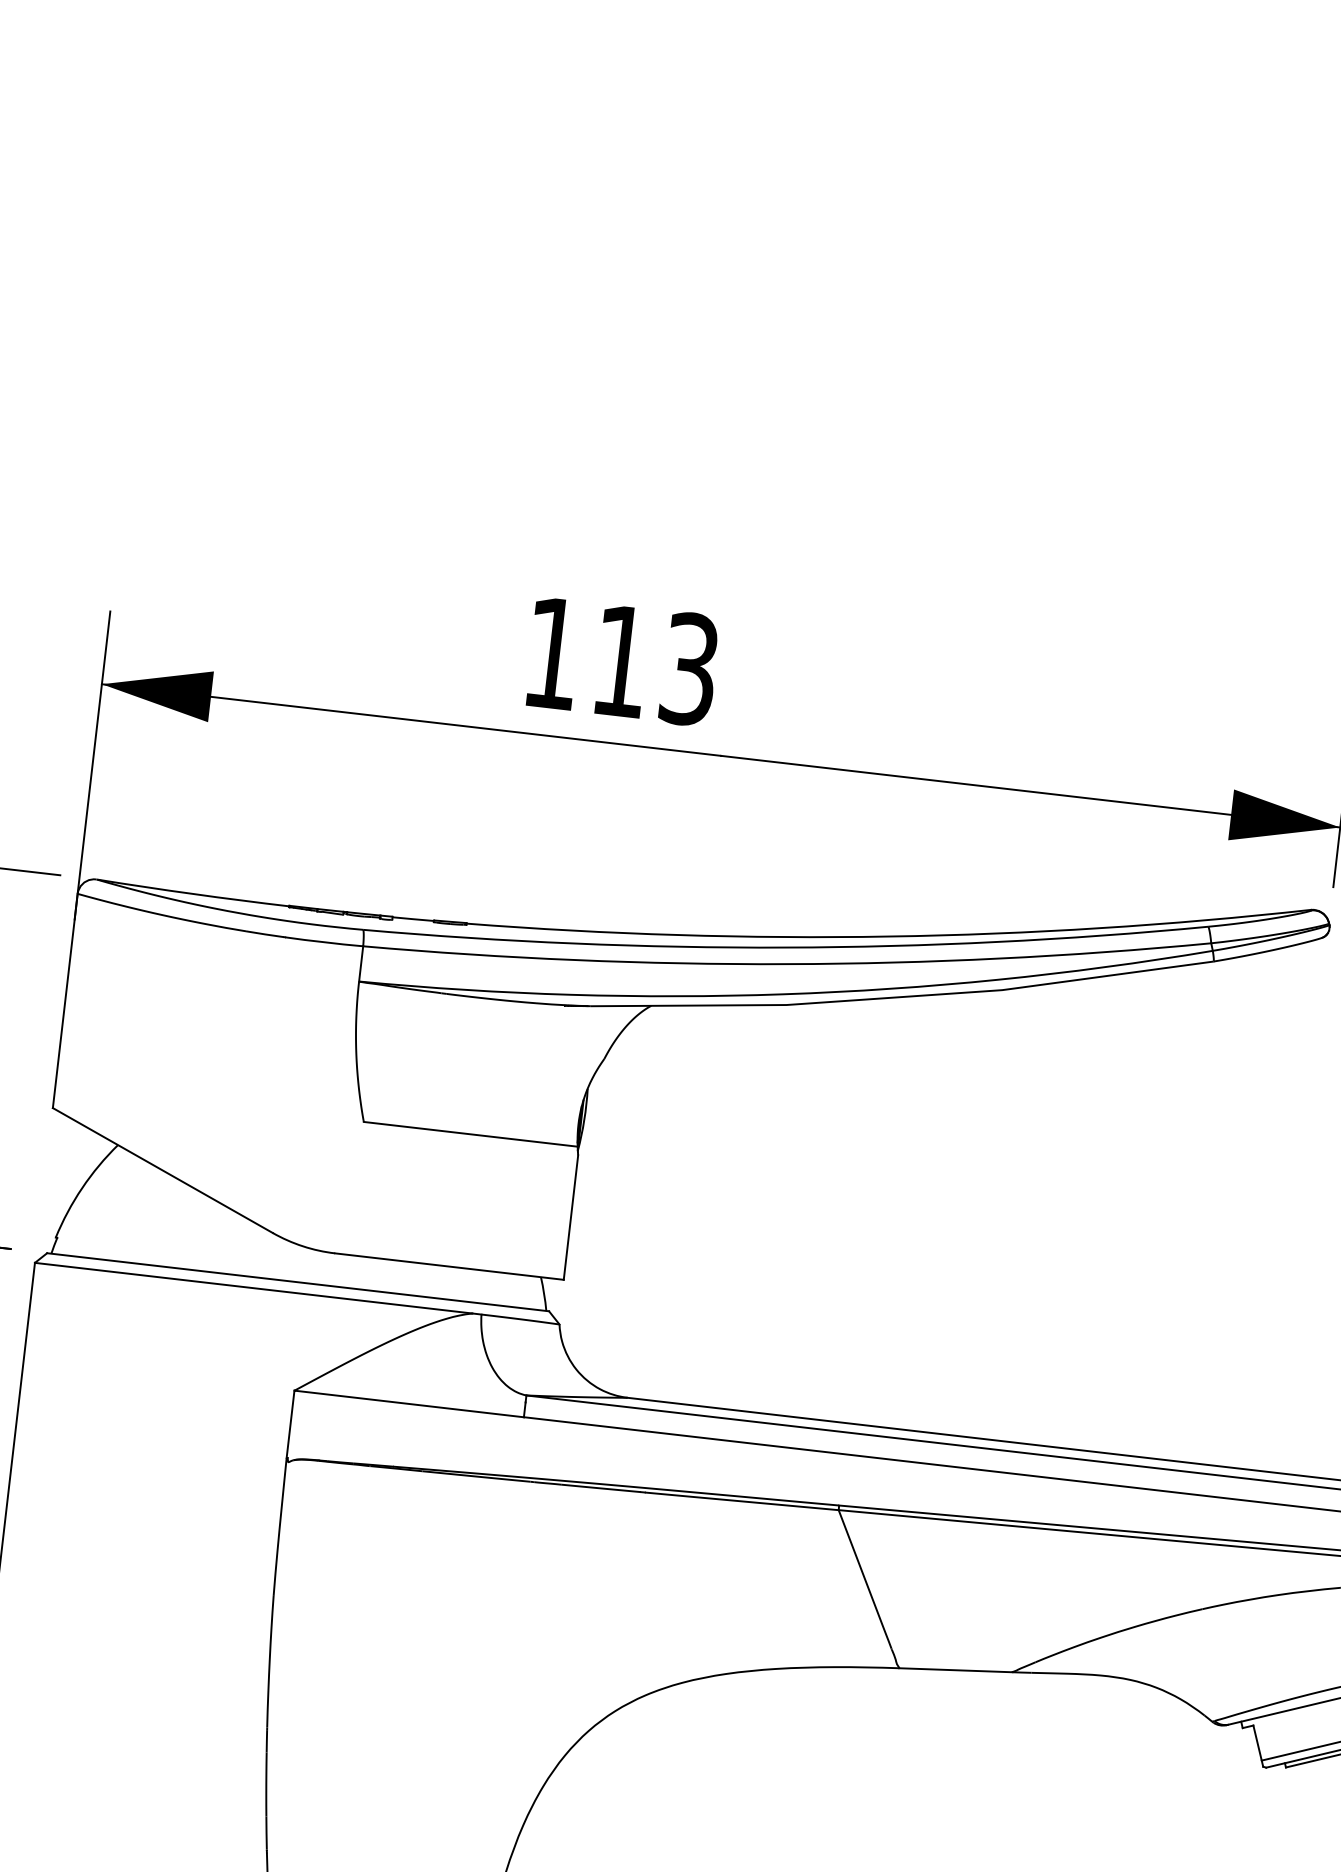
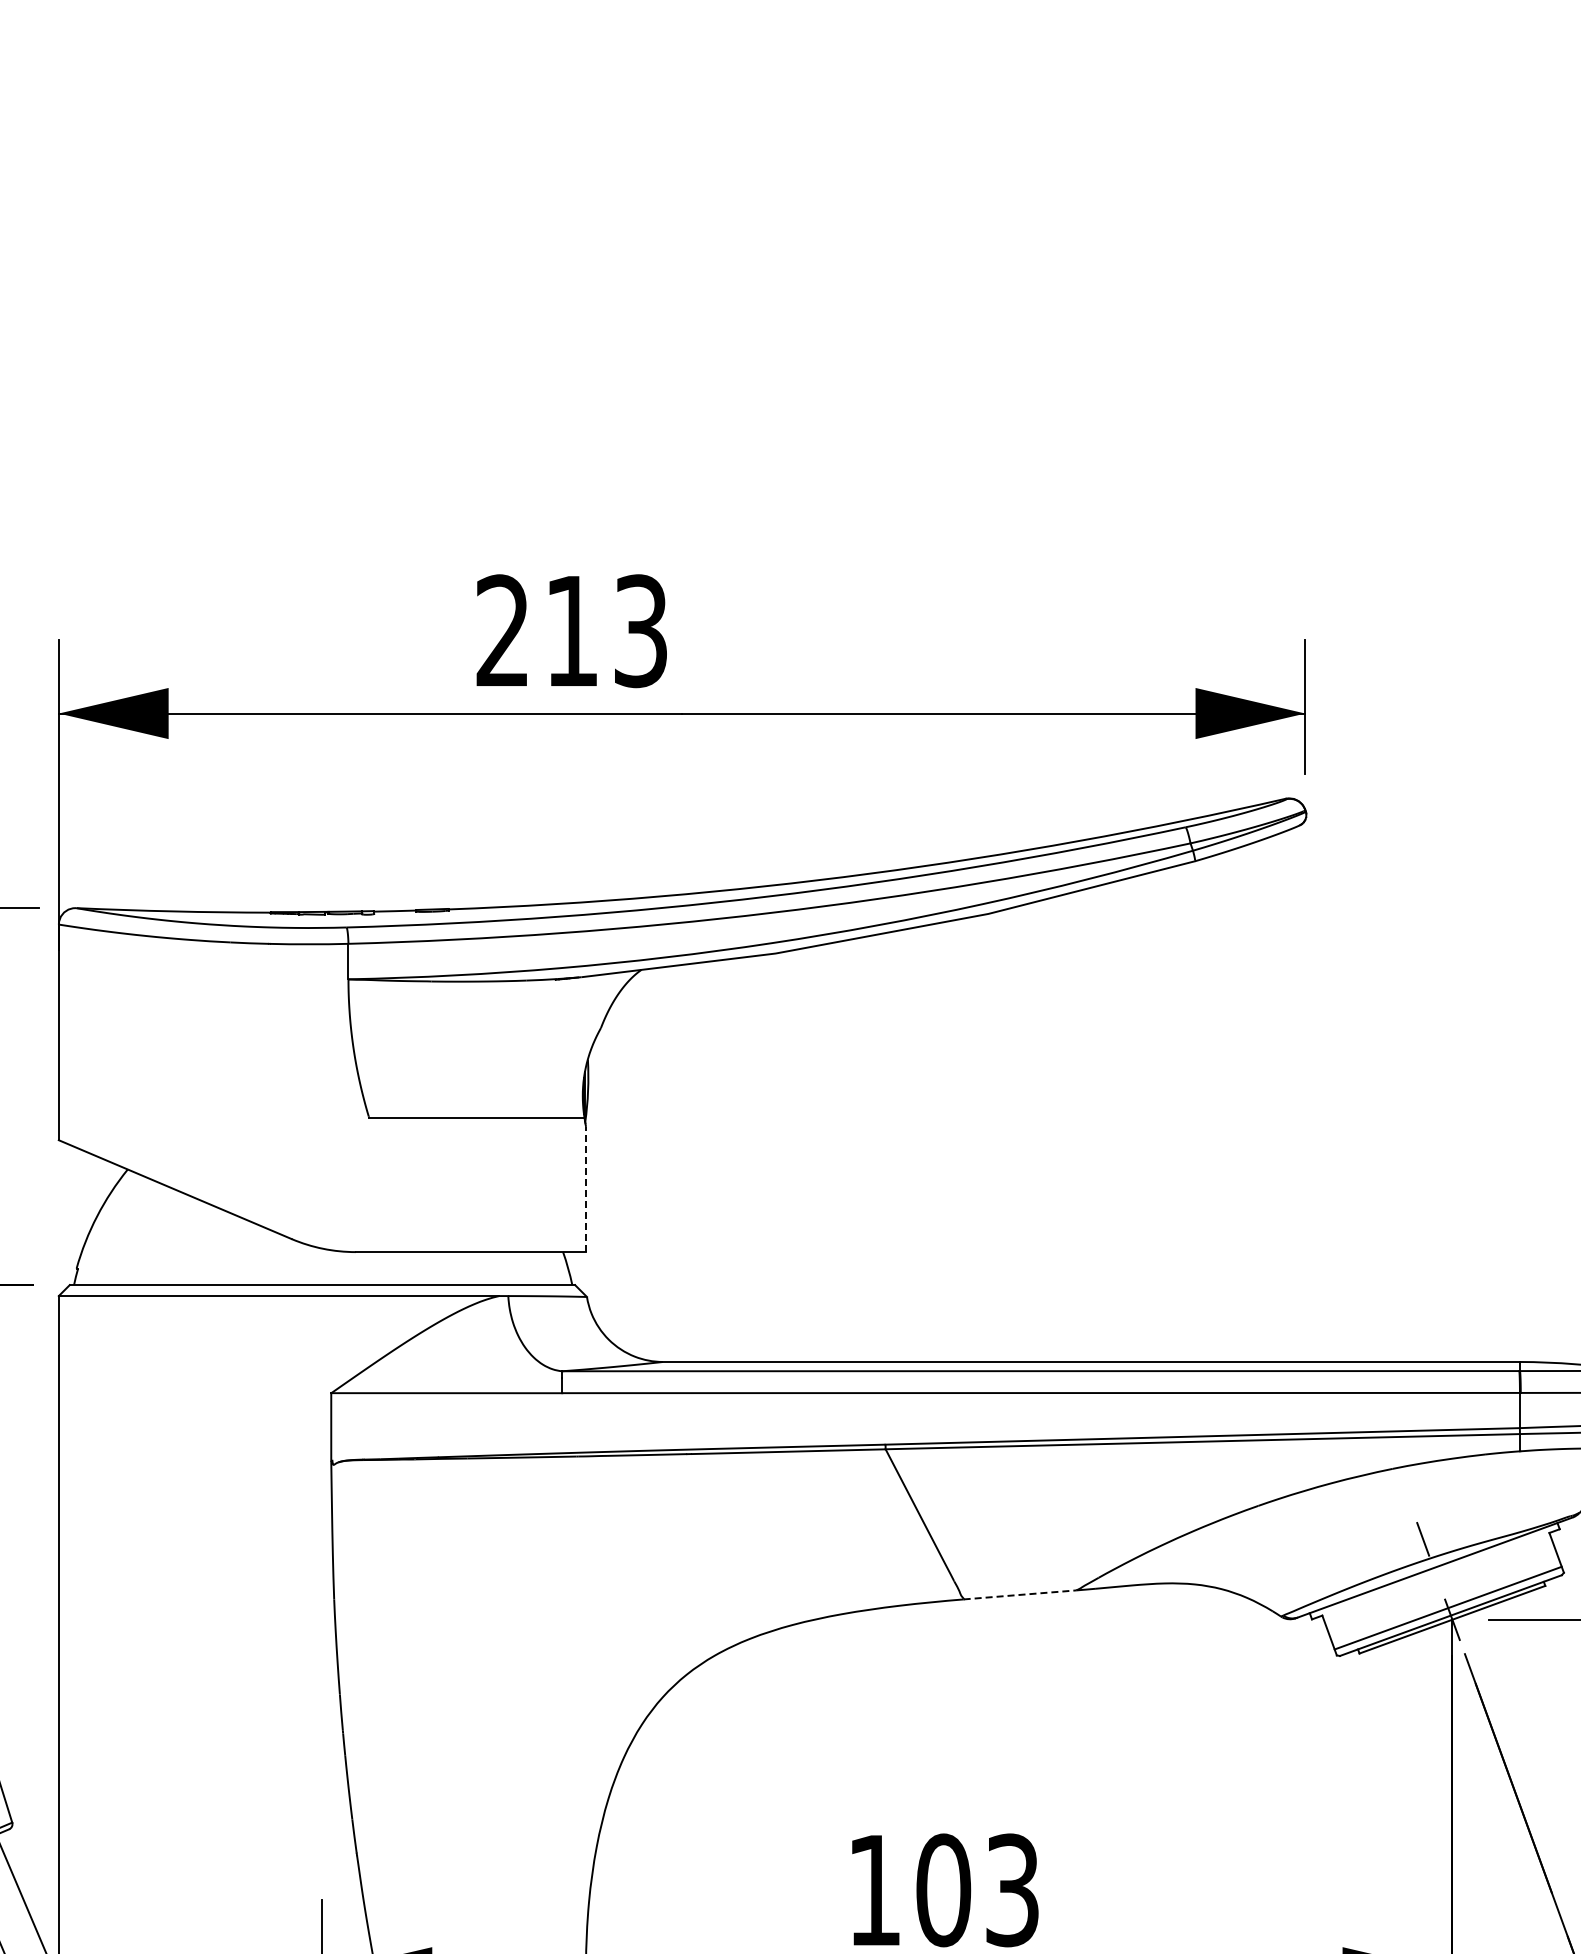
text: (551, 651) -> (501, 629), 113 -> 213
line: (571, 1217) -> (586, 1189), solid -> dashed
line: (955, 1669) -> (1020, 1594), solid -> dashed

